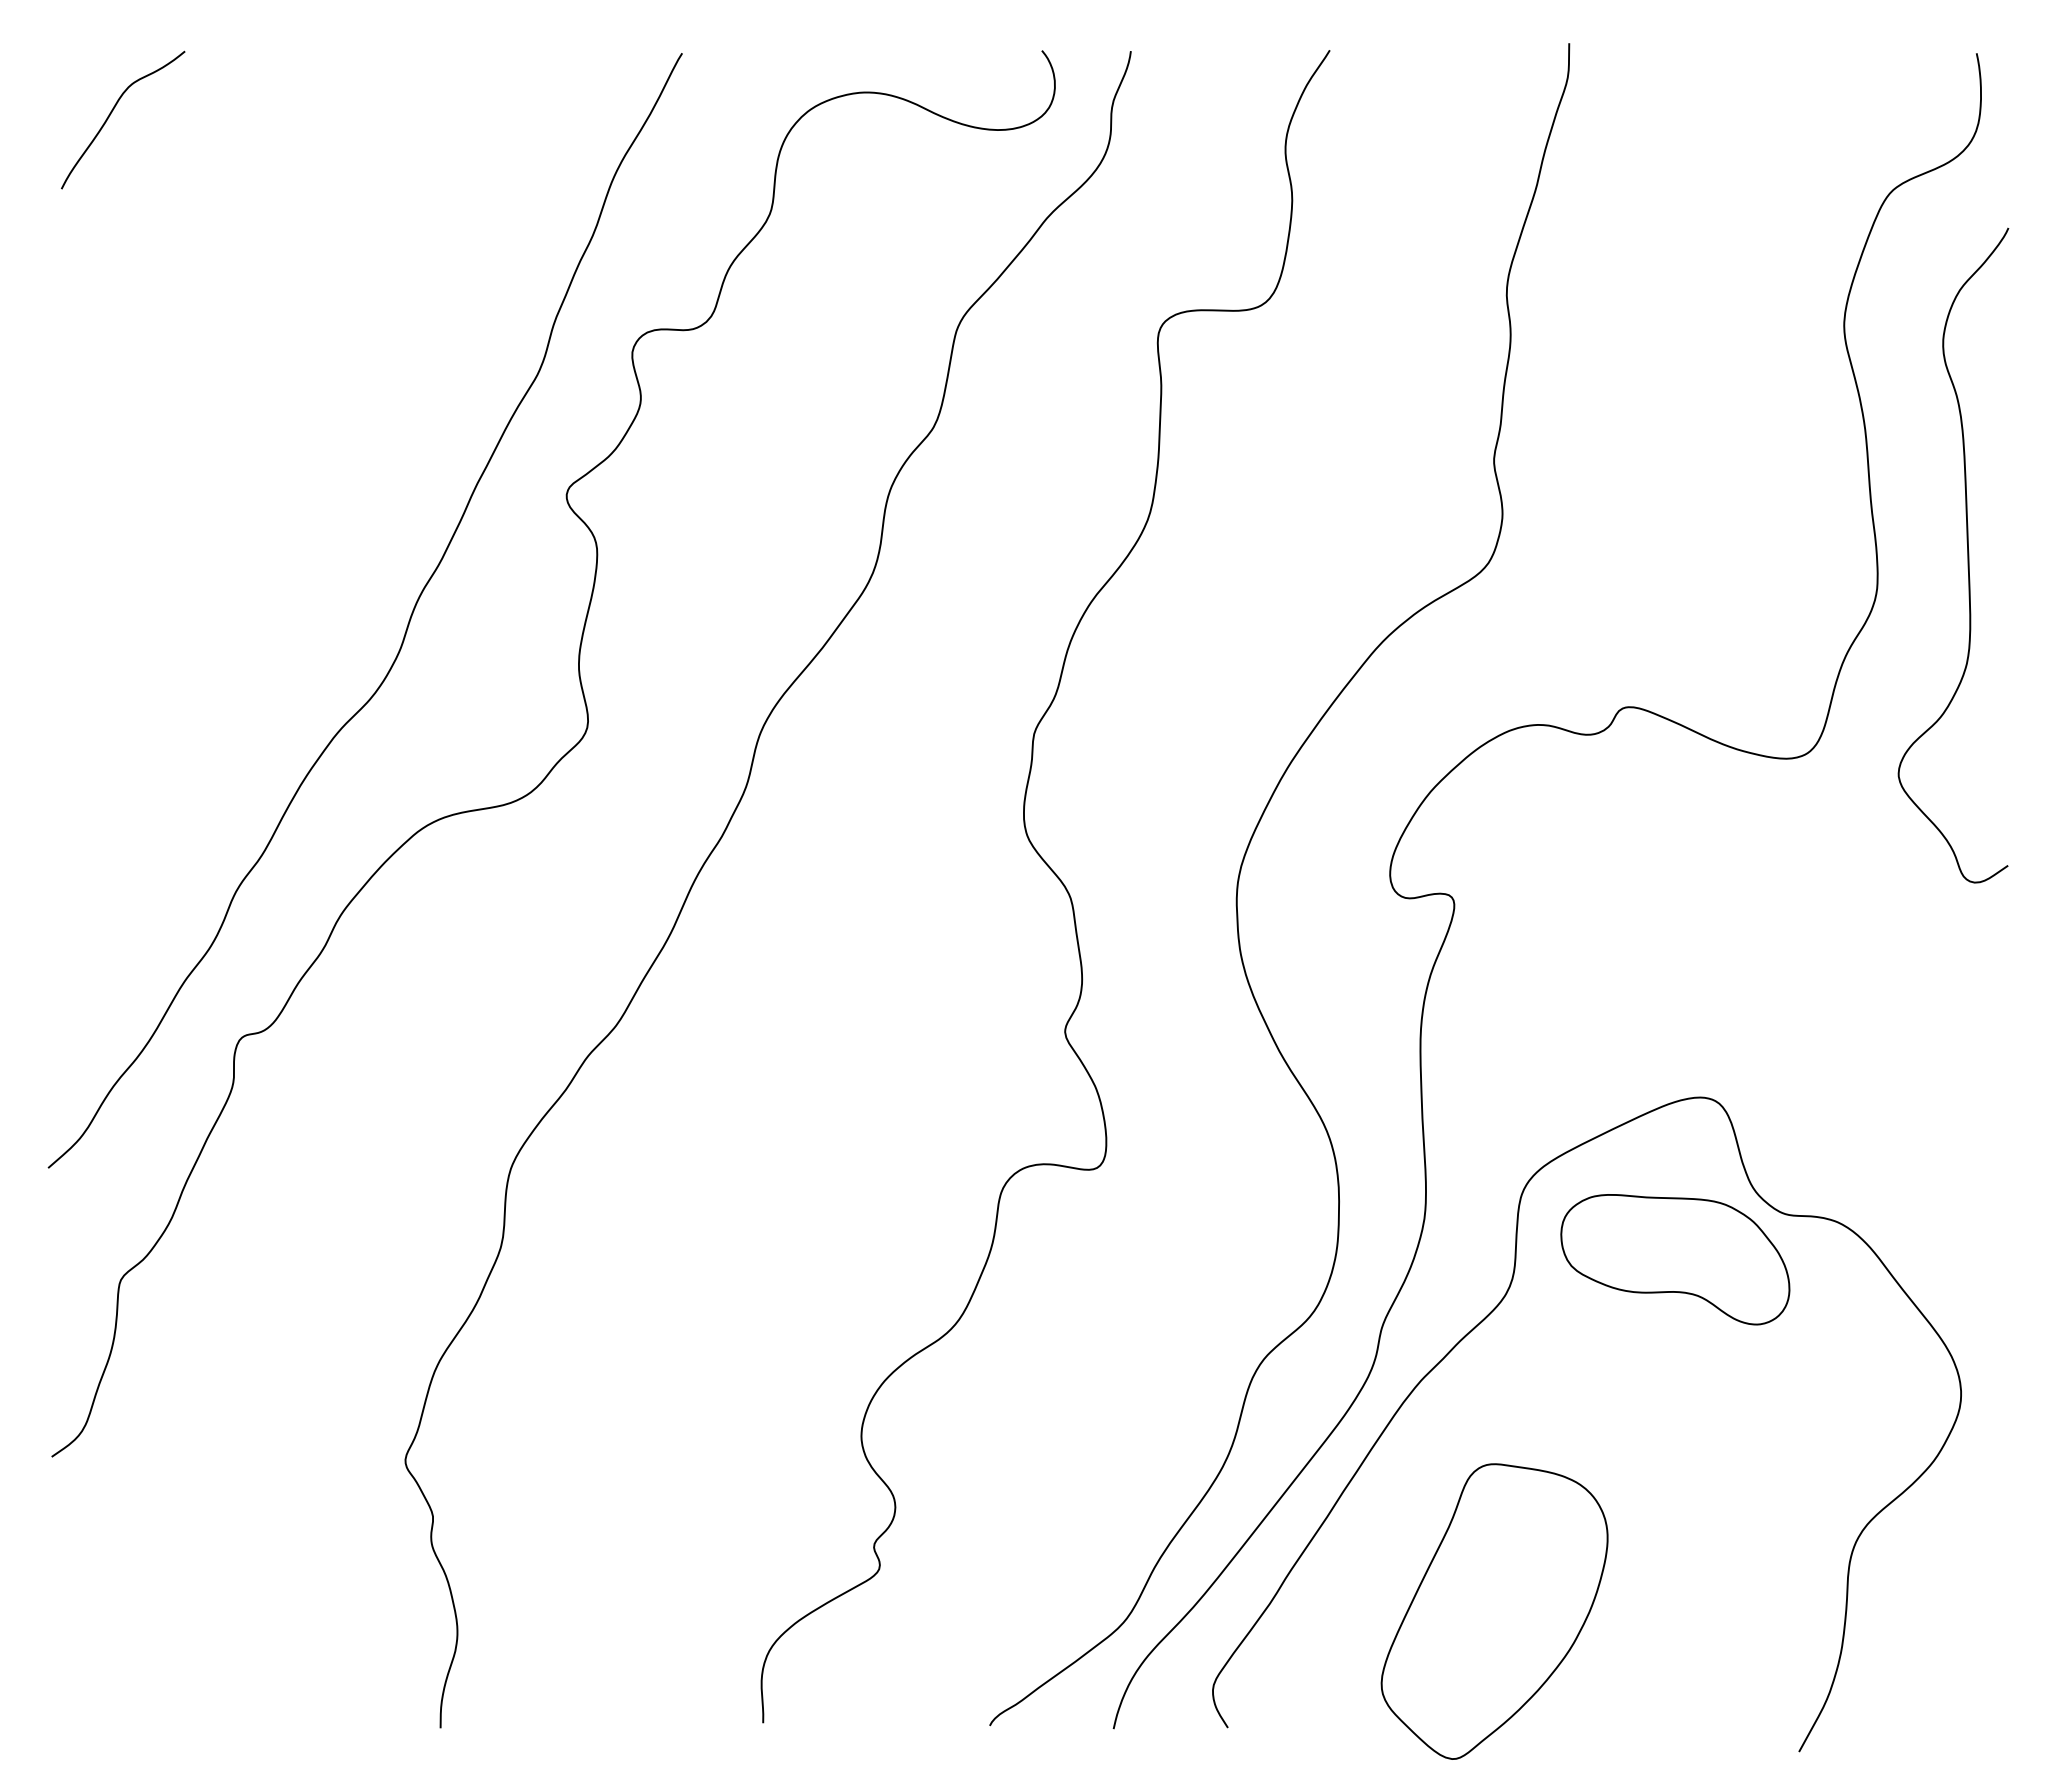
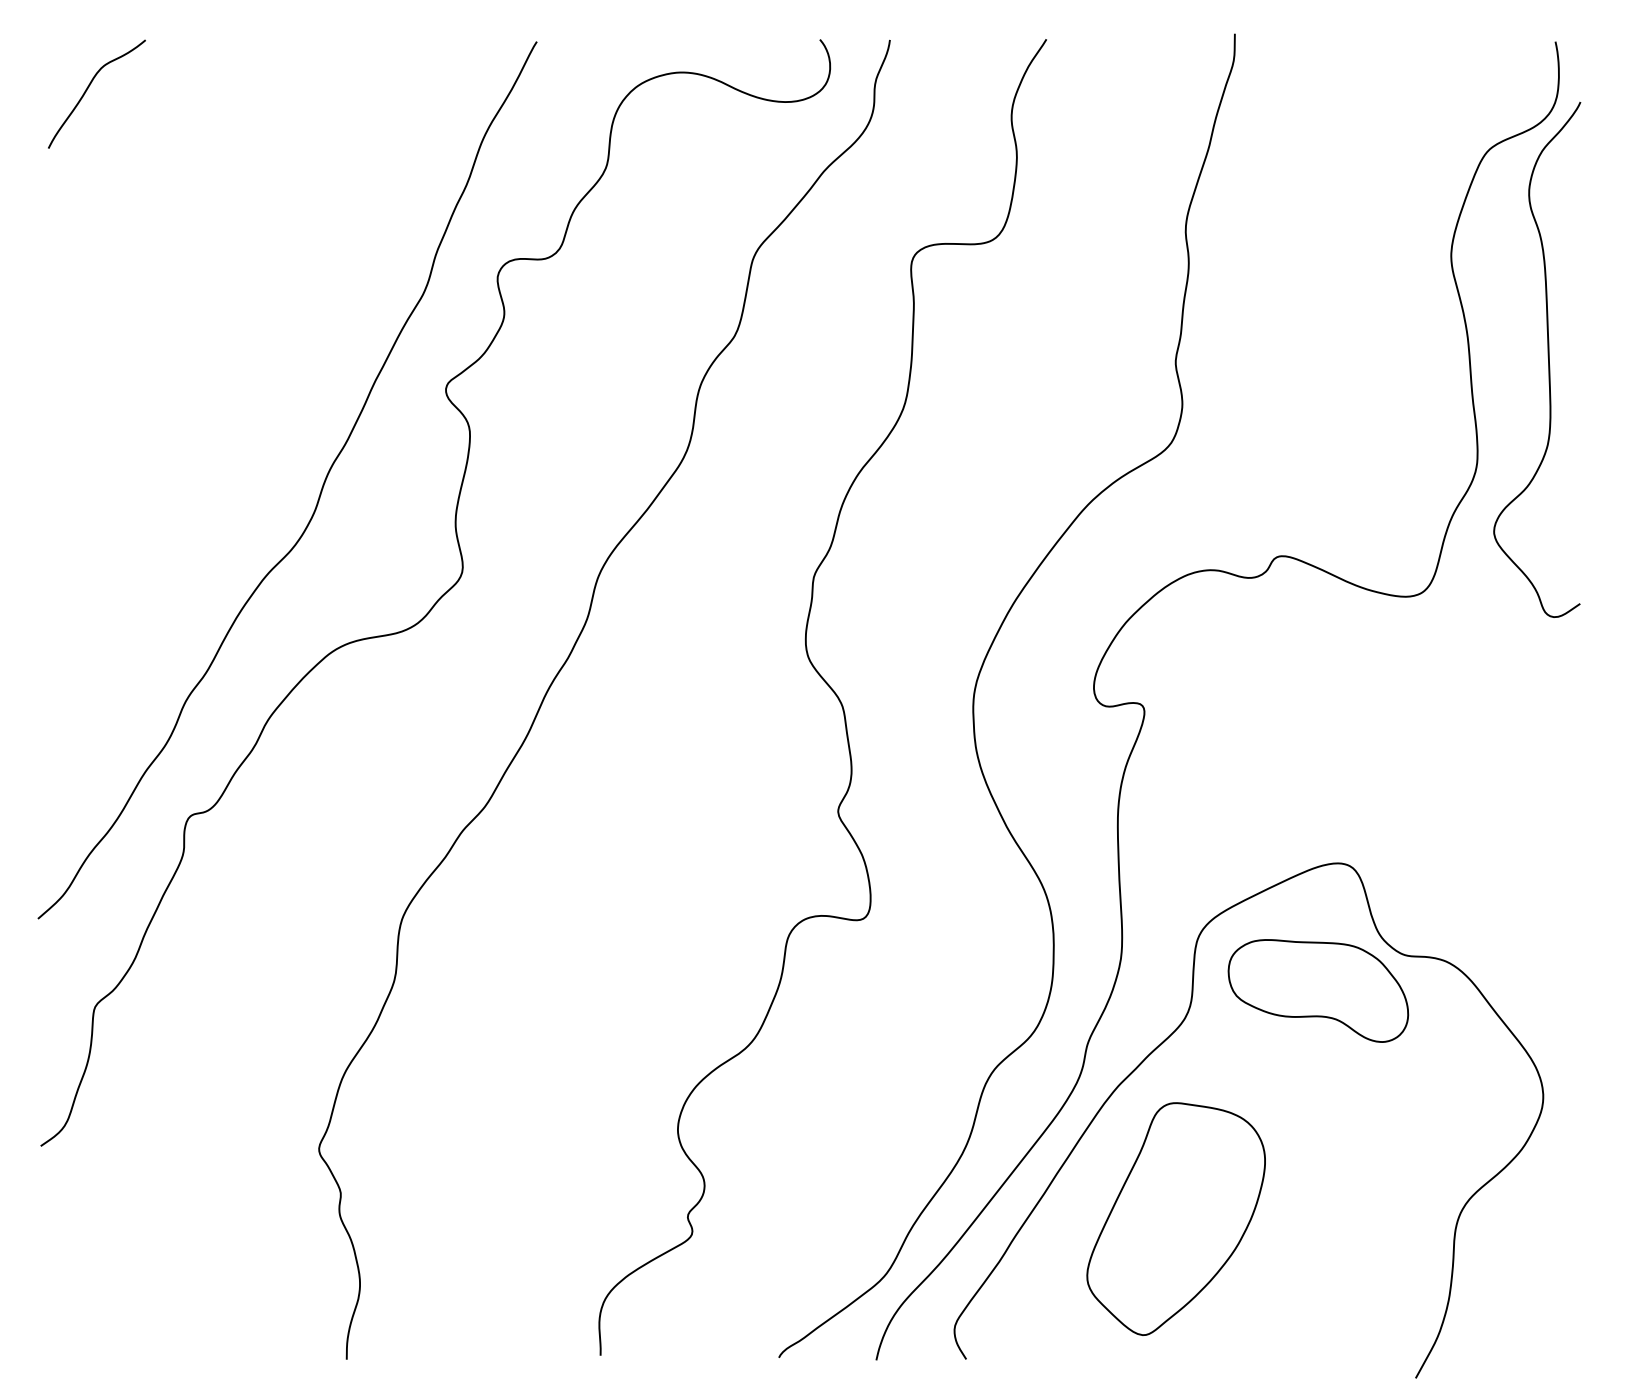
curve: (1967, 555) -> (1548, 359), moved
part: (1494, 1611) -> (1176, 1219), moved

